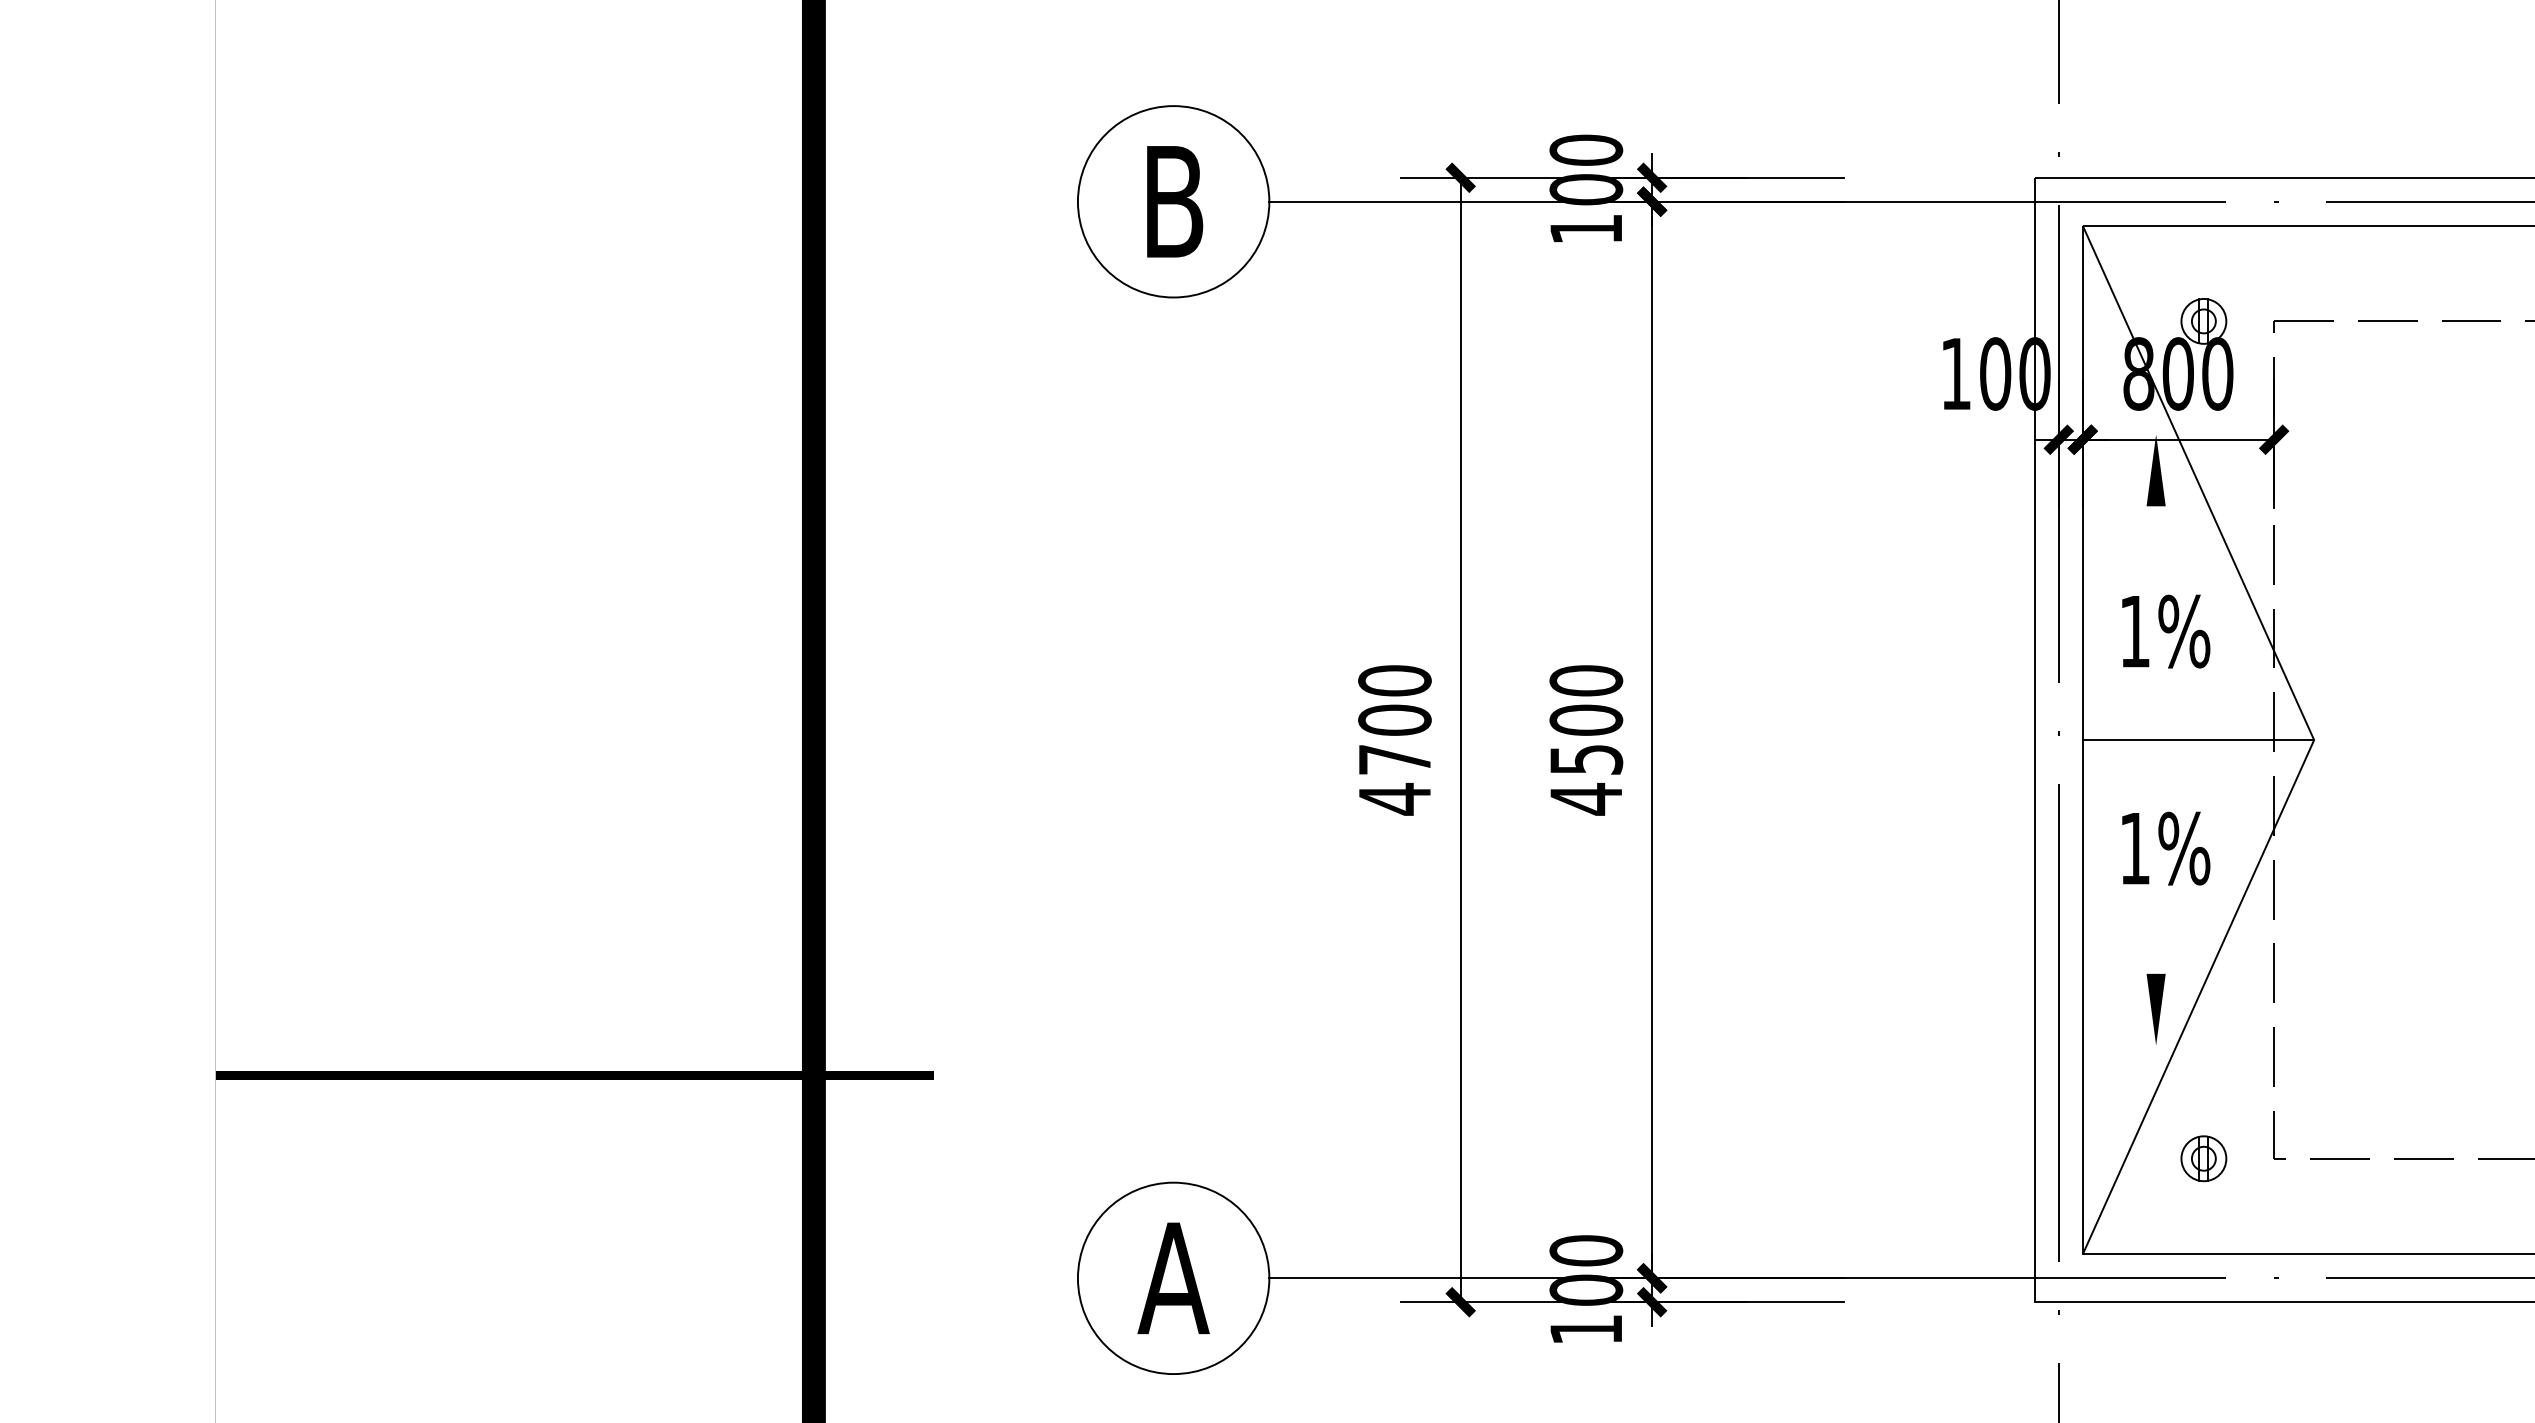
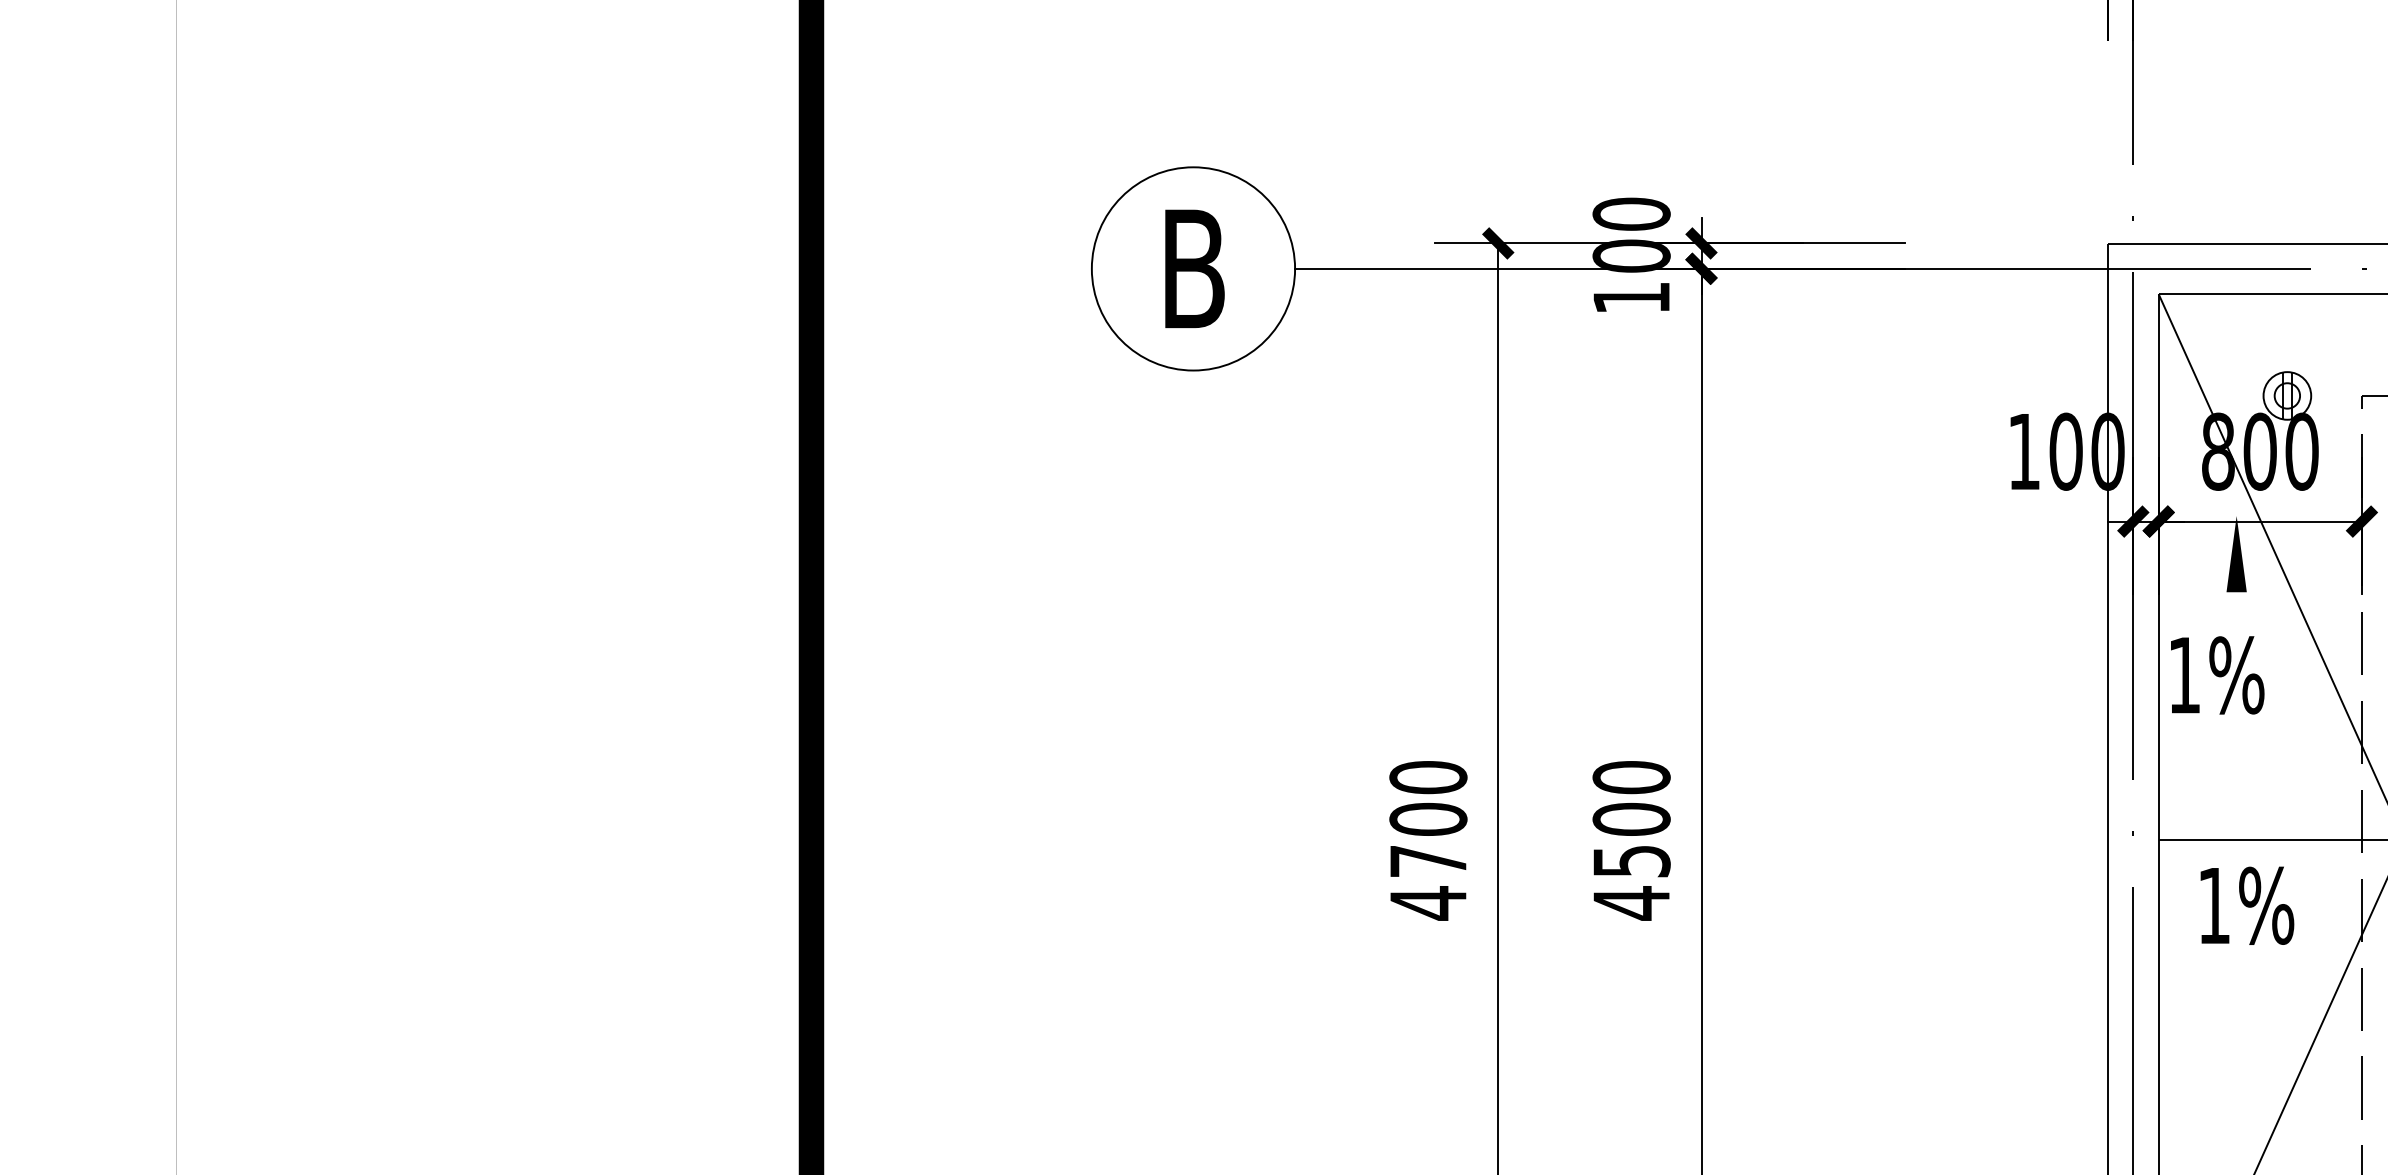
text: (2166, 631) -> (2217, 675), moved
text: (2166, 848) -> (2247, 905), moved
line: (2155, 1008) -> (2235, 1125), removed

